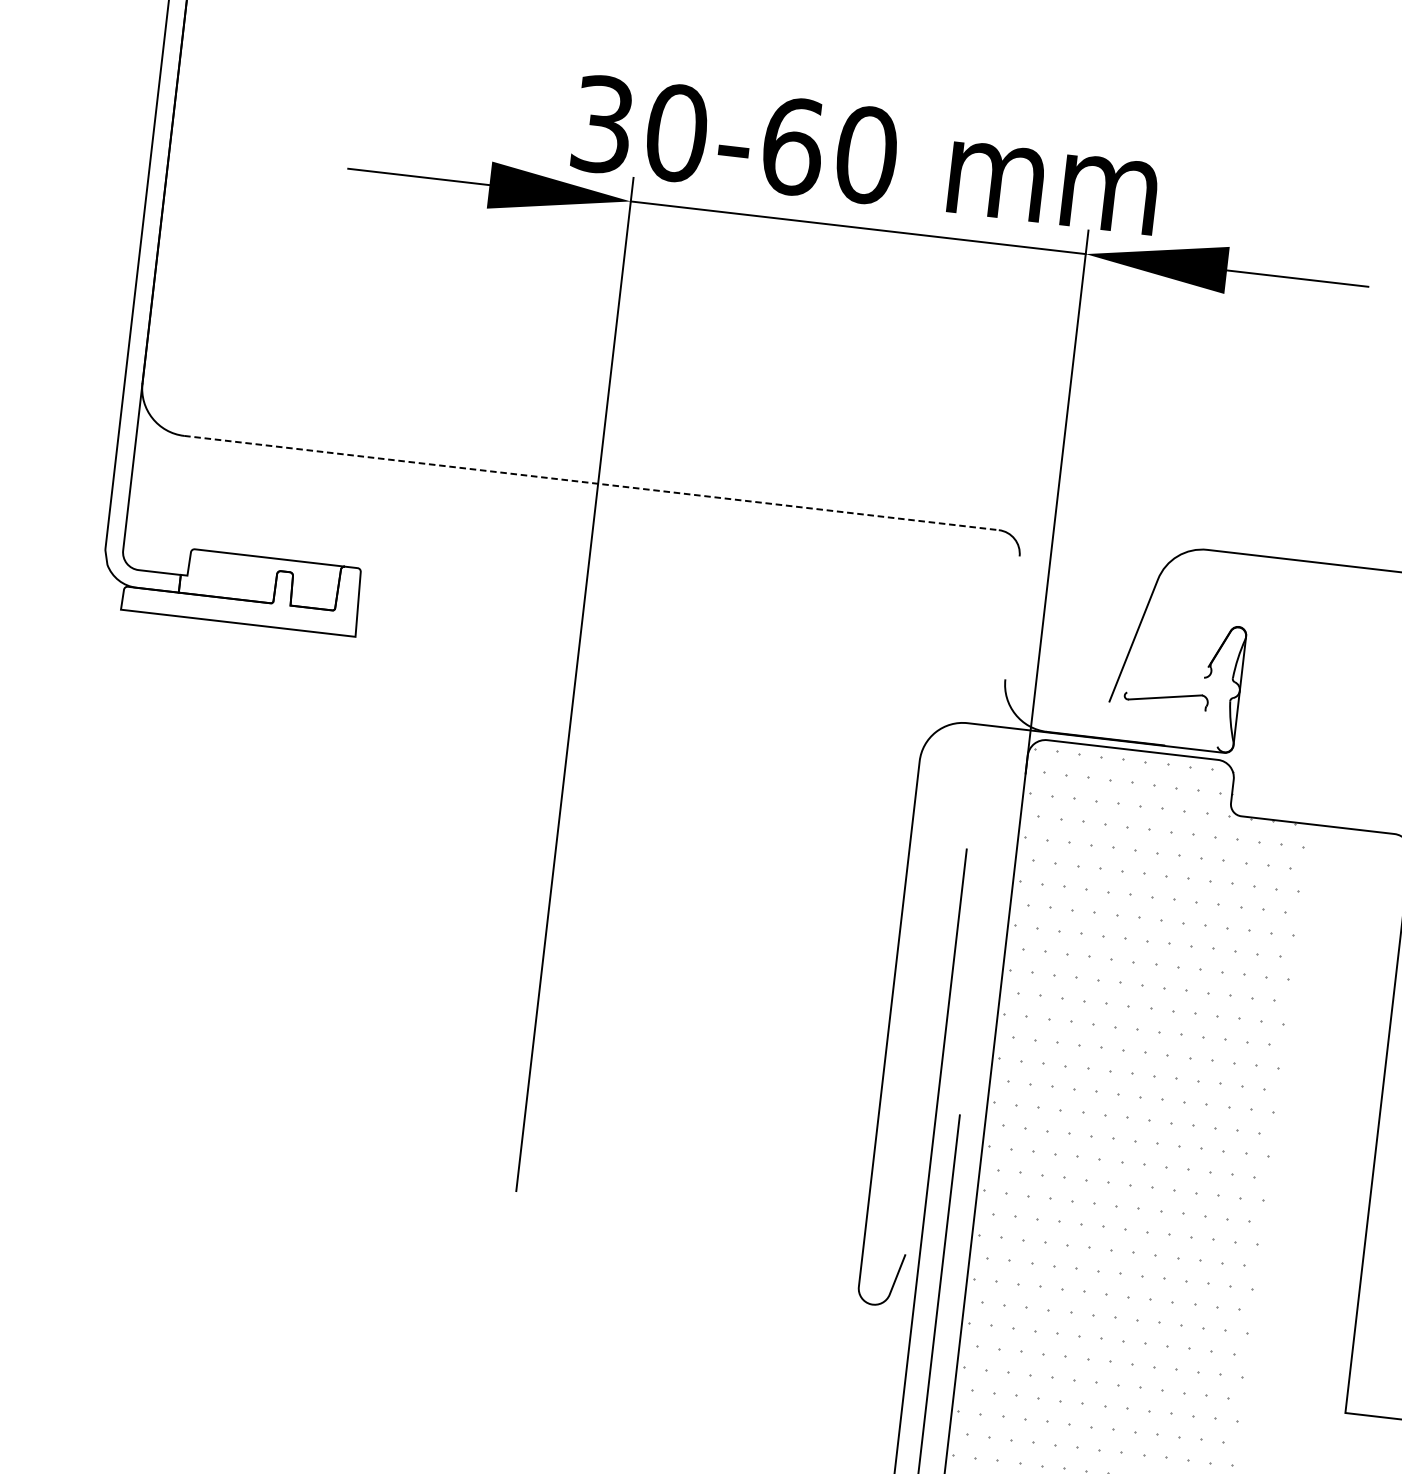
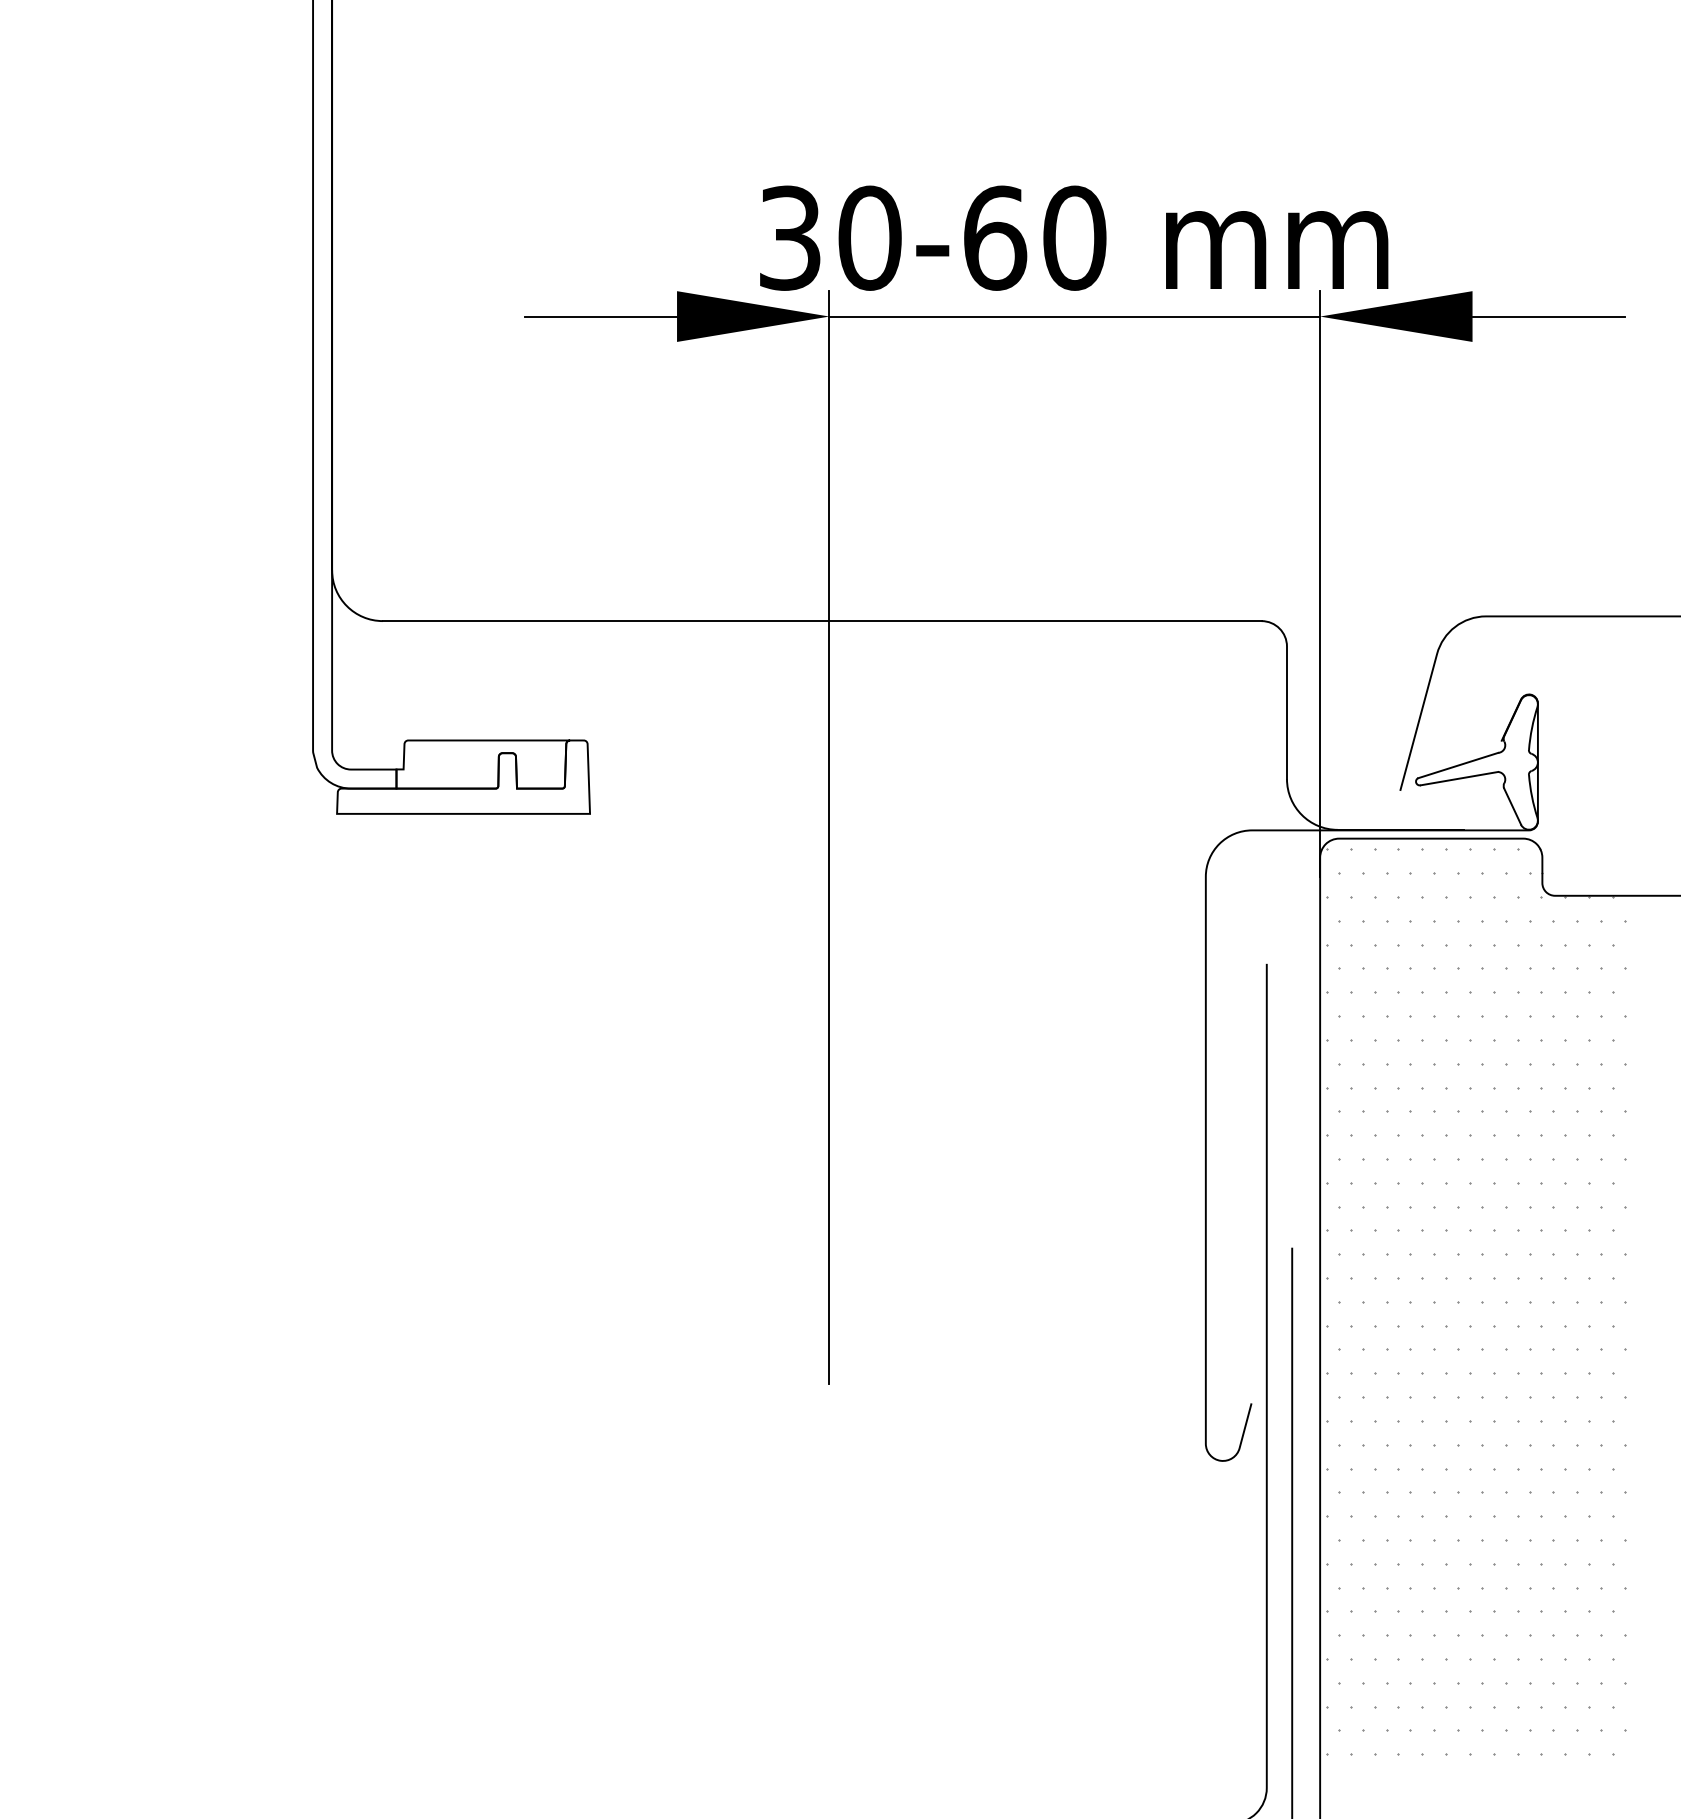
line: (591, 483) -> (822, 621), dashed -> solid
line: (1012, 617) -> (1286, 712), added
line: (1165, 685) -> (1458, 765), added
line: (1211, 728) -> (1512, 806), added

